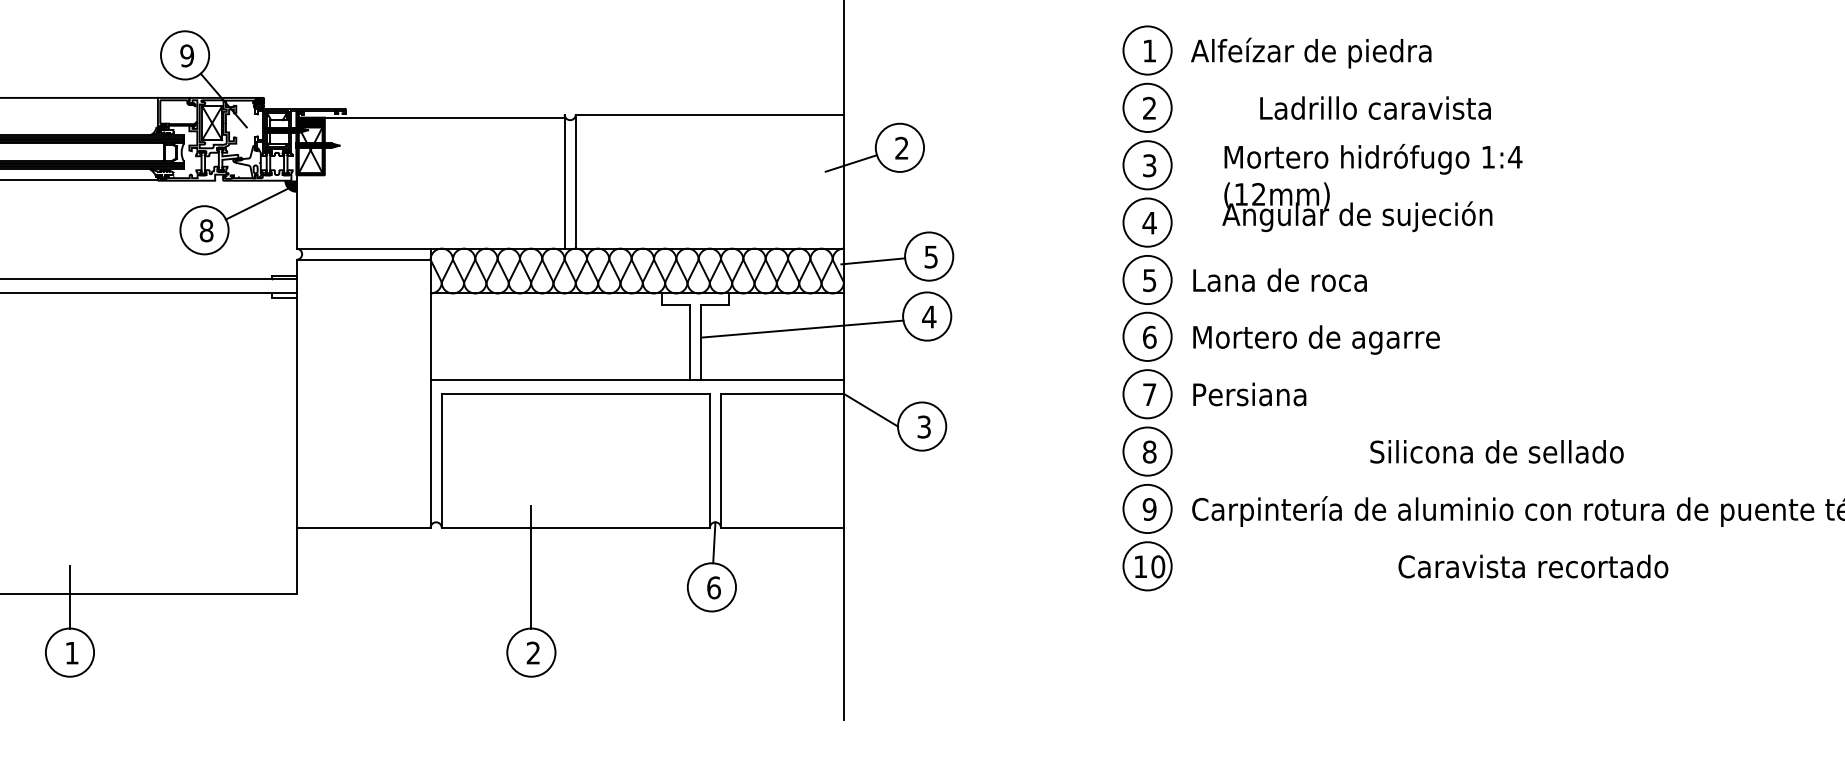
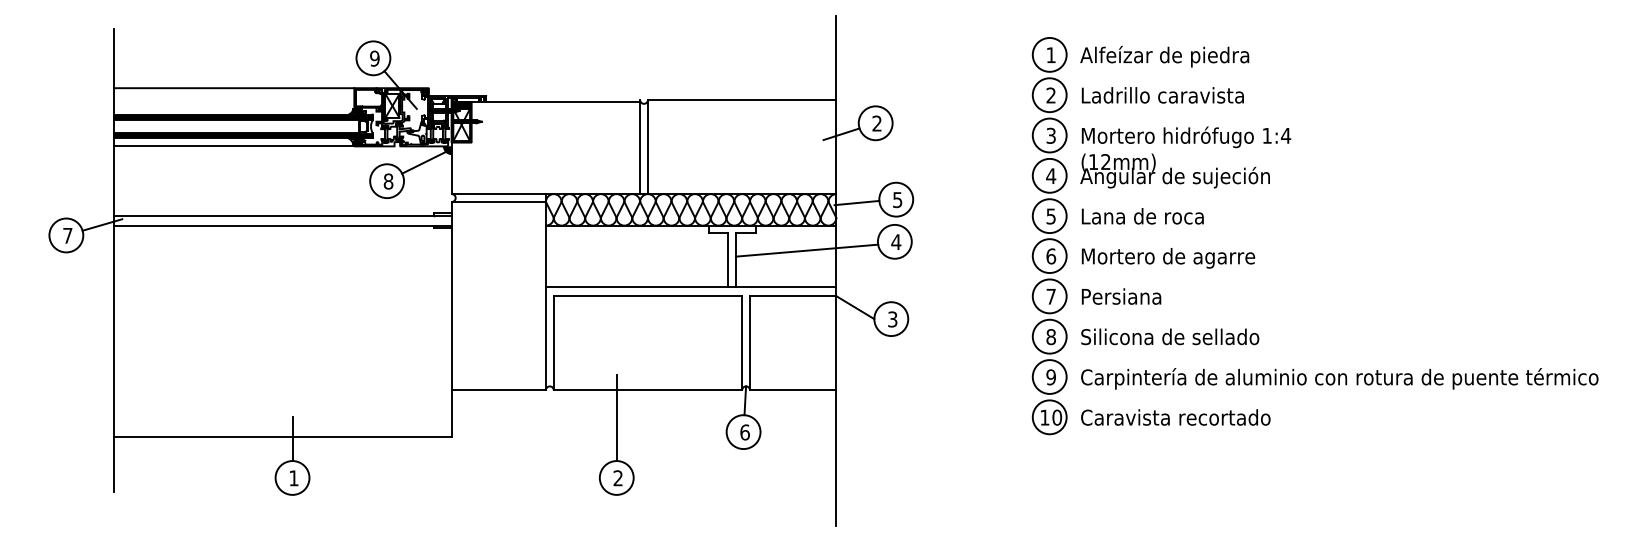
text: (1374, 108) -> (1162, 95), moved
text: (1372, 187) -> (1185, 157), moved
text: (1497, 451) -> (1170, 336), moved
text: (1532, 566) -> (1175, 417), moved

